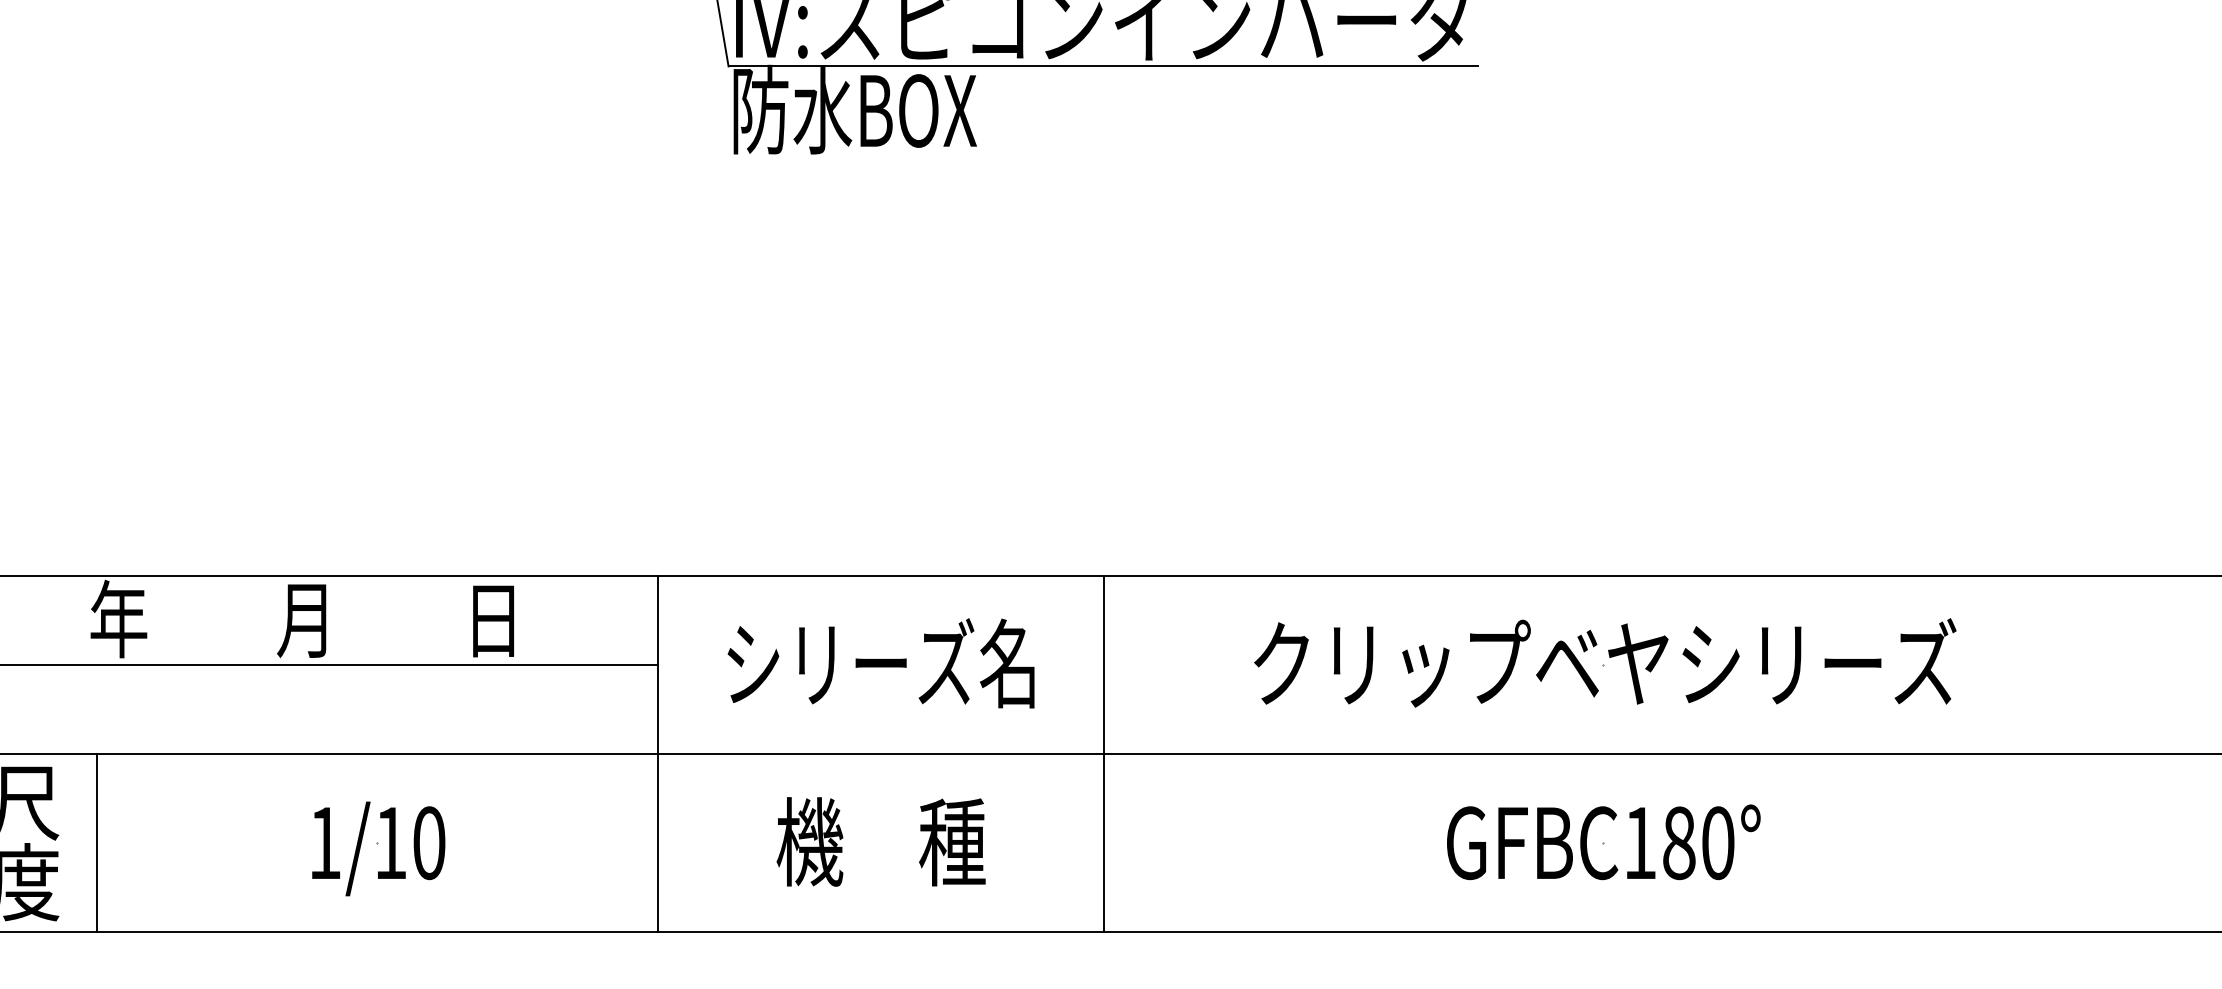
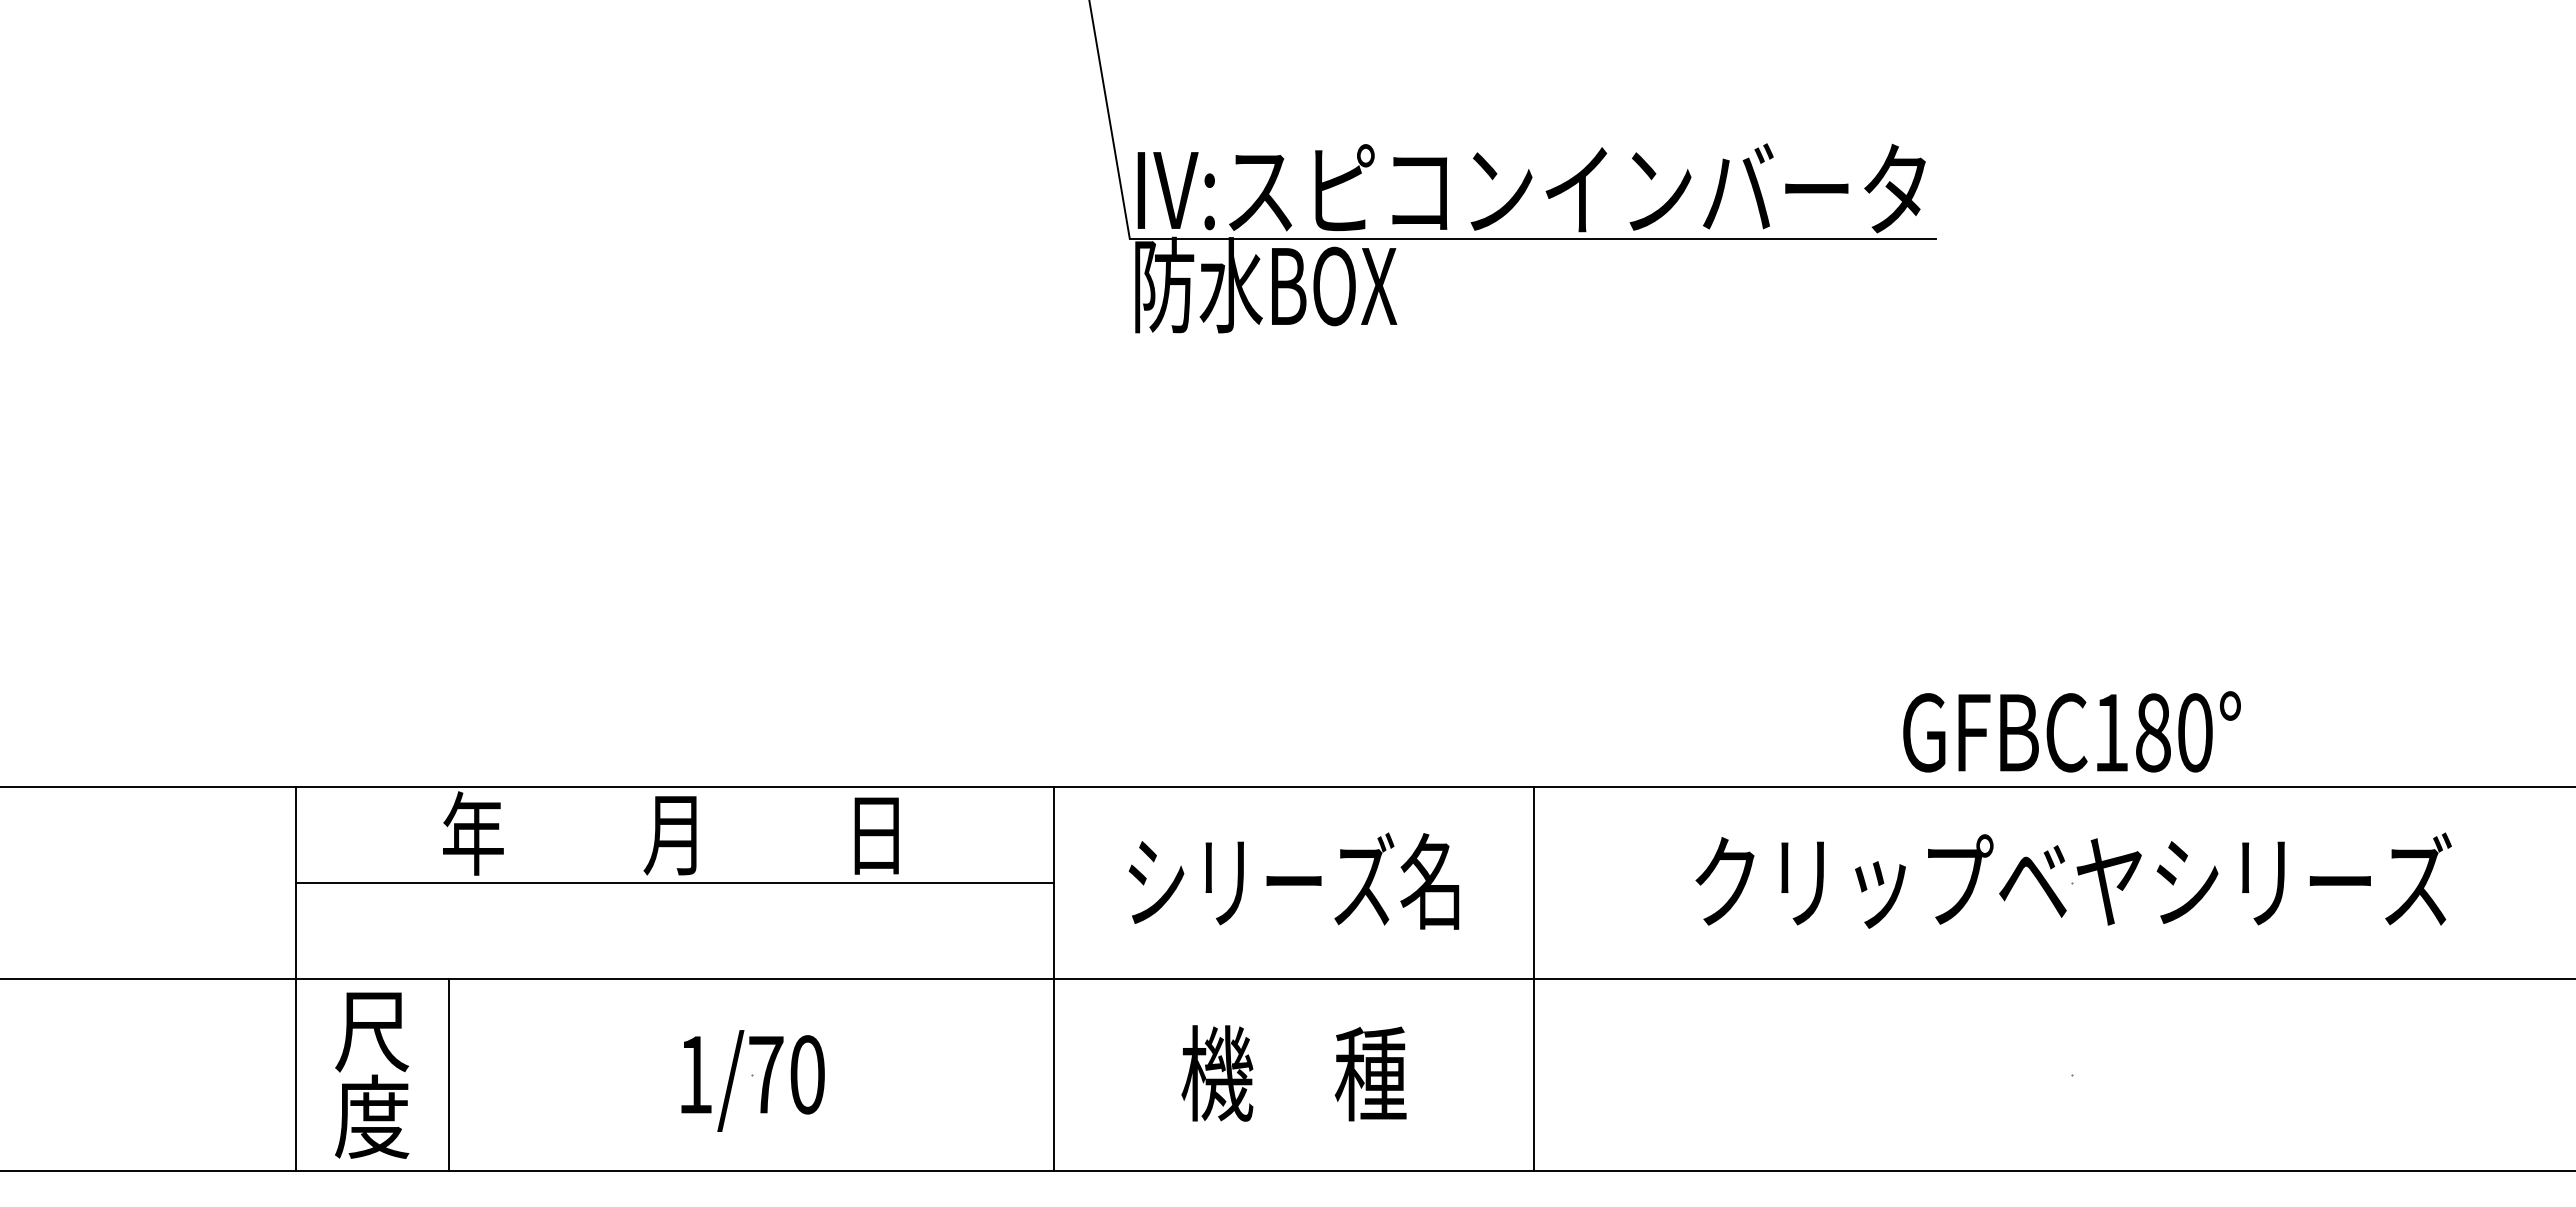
text: (1603, 841) -> (2071, 731), moved
text: (391, 842) -> (766, 1074), 1/10 -> 1/70

